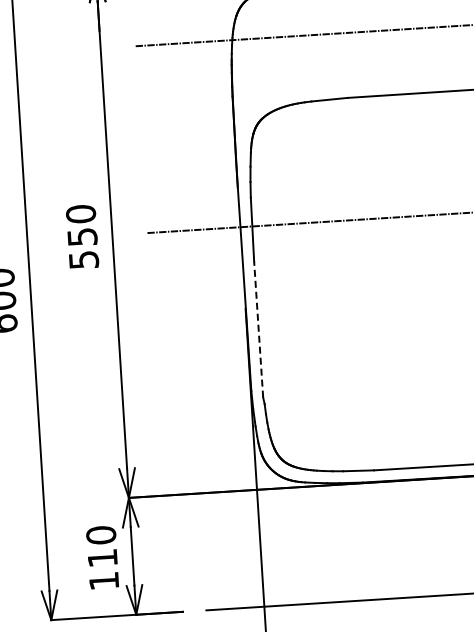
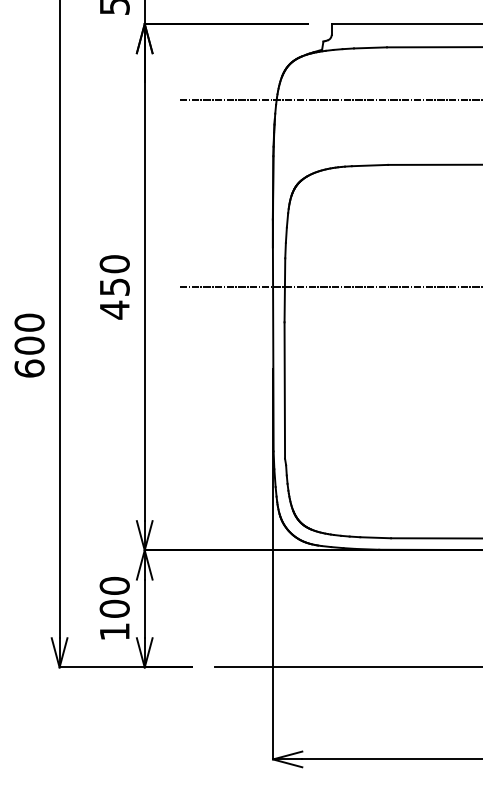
text: (83, 259) -> (114, 309), 550 -> 450
line: (258, 328) -> (284, 389), dashed -> solid
text: (102, 557) -> (114, 608), 110 -> 100

